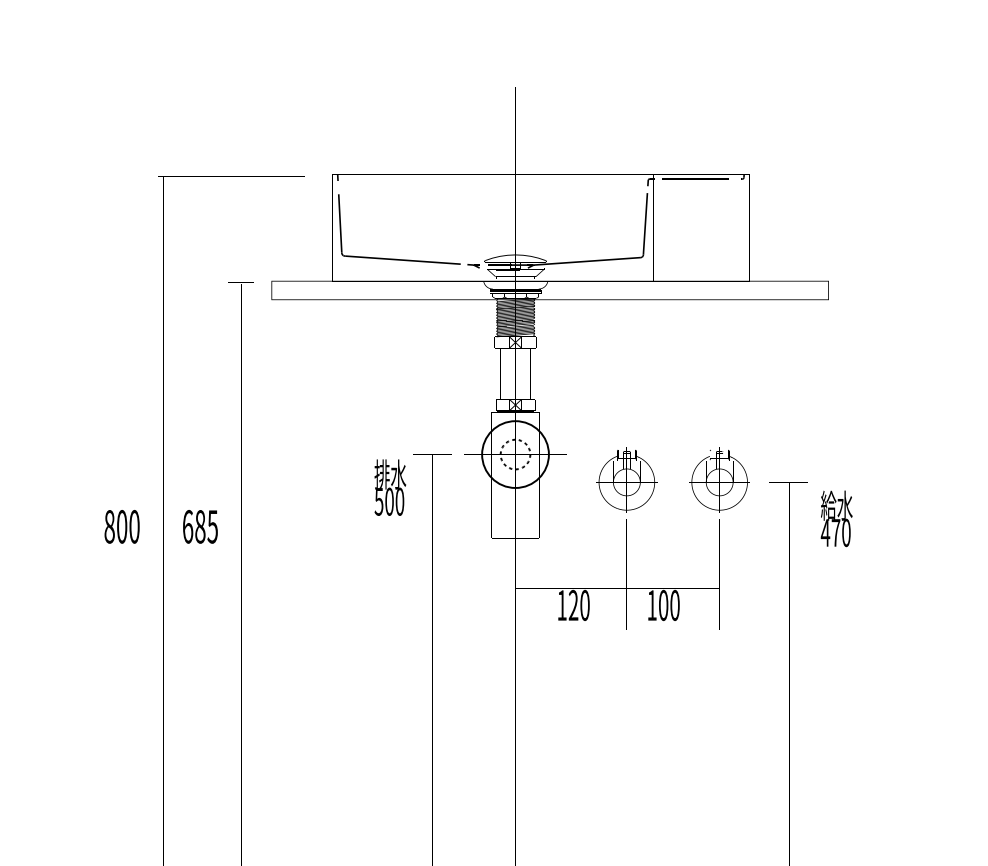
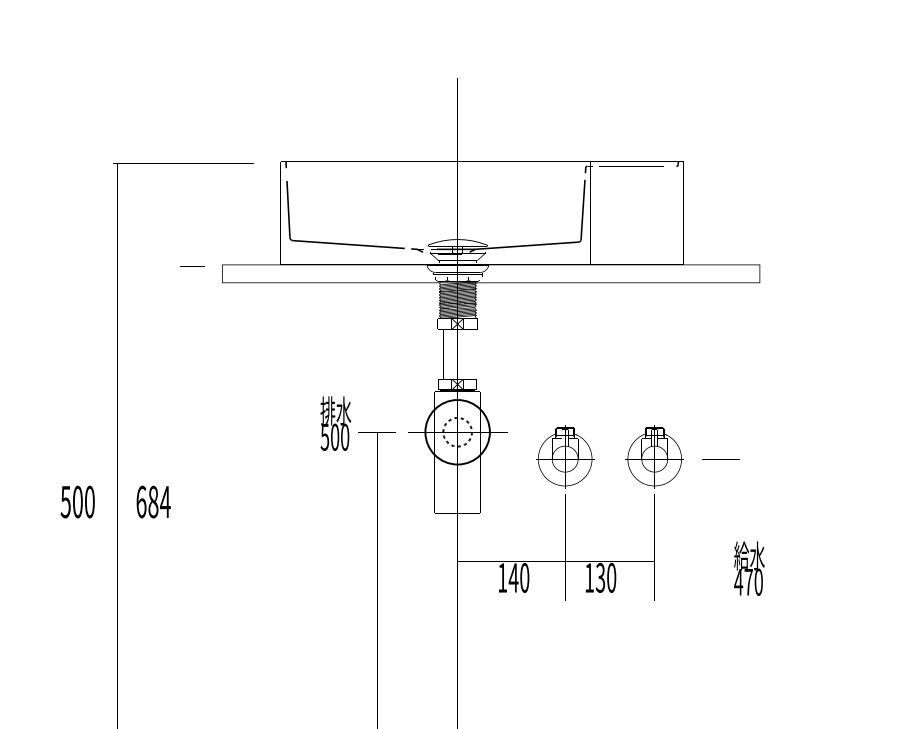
text: (390, 487) -> (335, 423), moved
text: (836, 518) -> (749, 568), moved
text: (109, 526) -> (65, 501), 800 -> 500
text: (212, 526) -> (165, 501), 685 -> 684
text: (573, 604) -> (513, 577), 120 -> 140
text: (663, 605) -> (600, 577), 100 -> 130

